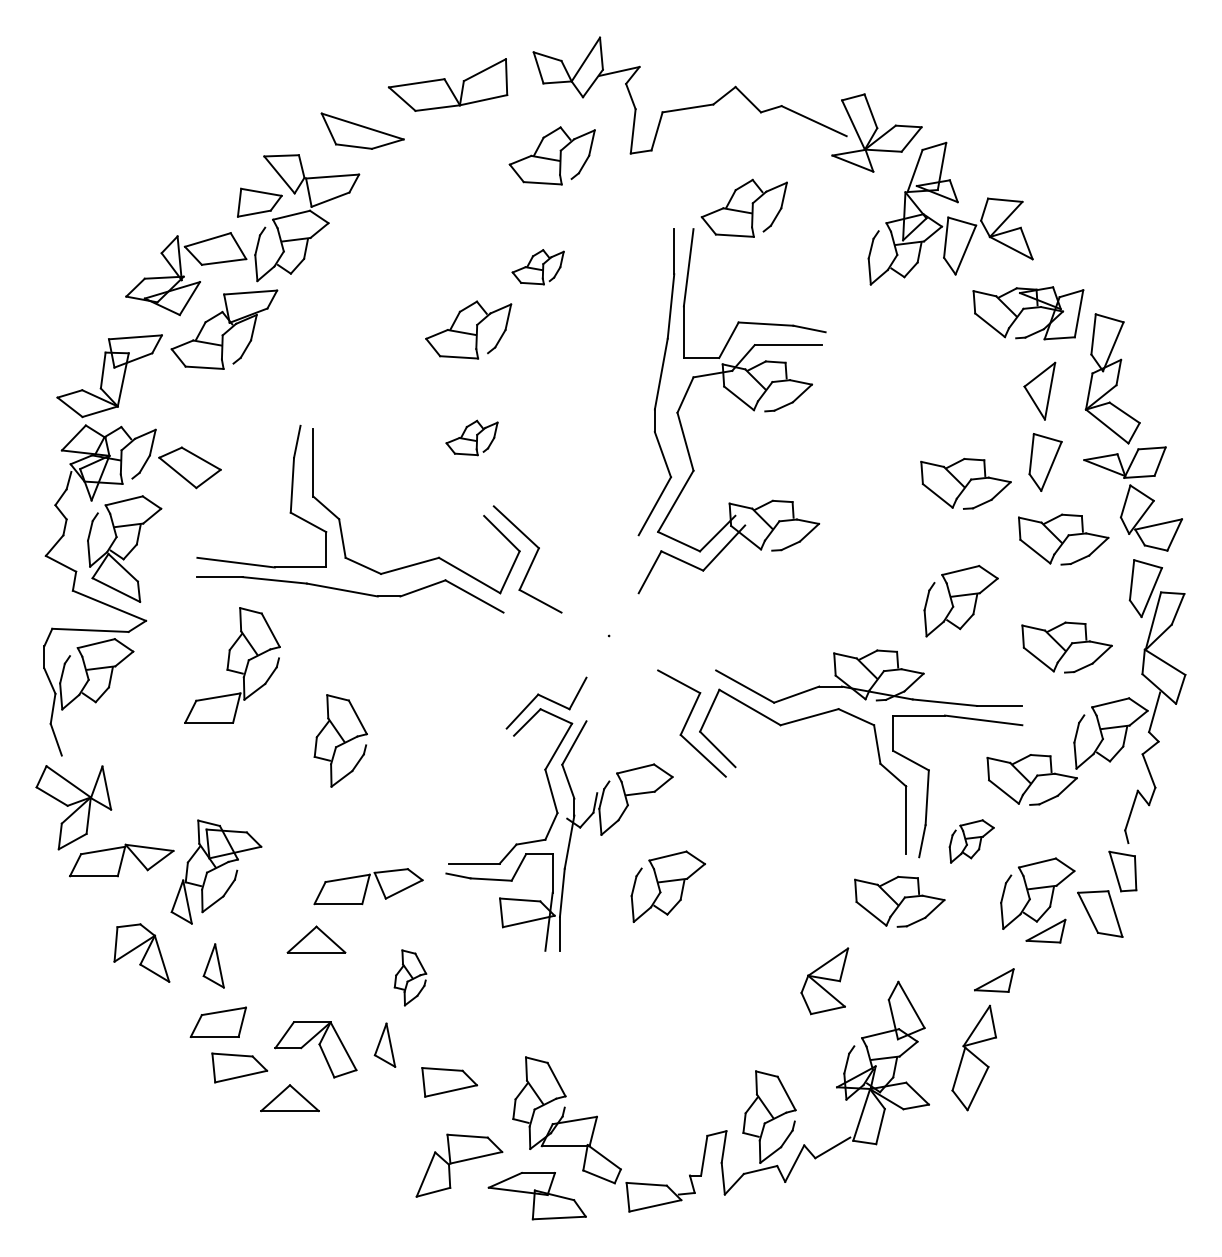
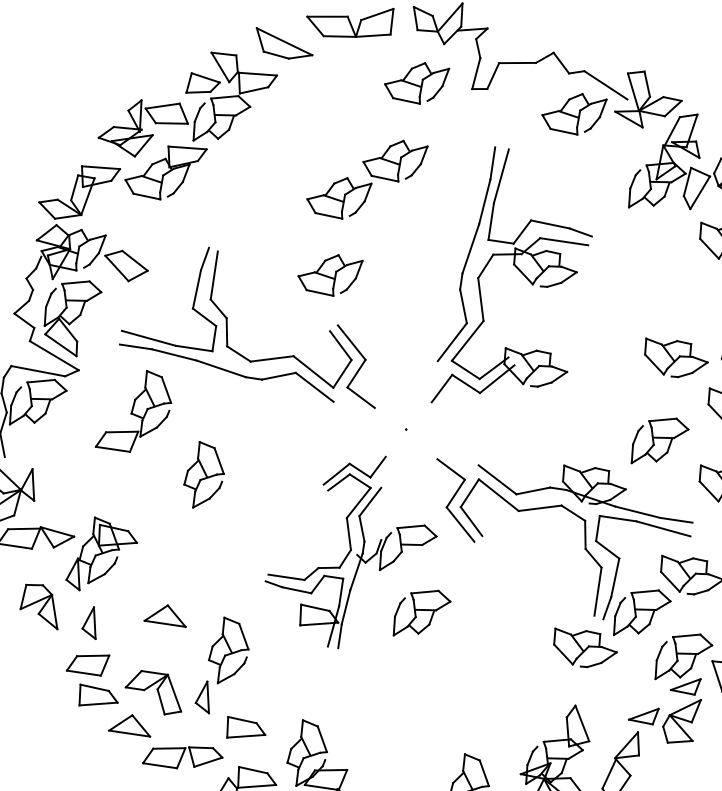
part: (743, 207) -> (573, 112), moved
part: (537, 266) -> (394, 159), size x1.67
part: (471, 437) -> (329, 274), size x1.67
part: (971, 841) -> (642, 613), size x1.67
part: (368, 886) -> (183, 756), moved
part: (410, 977) -> (229, 651), size x1.67
part: (824, 981) -> (680, 720), moved

